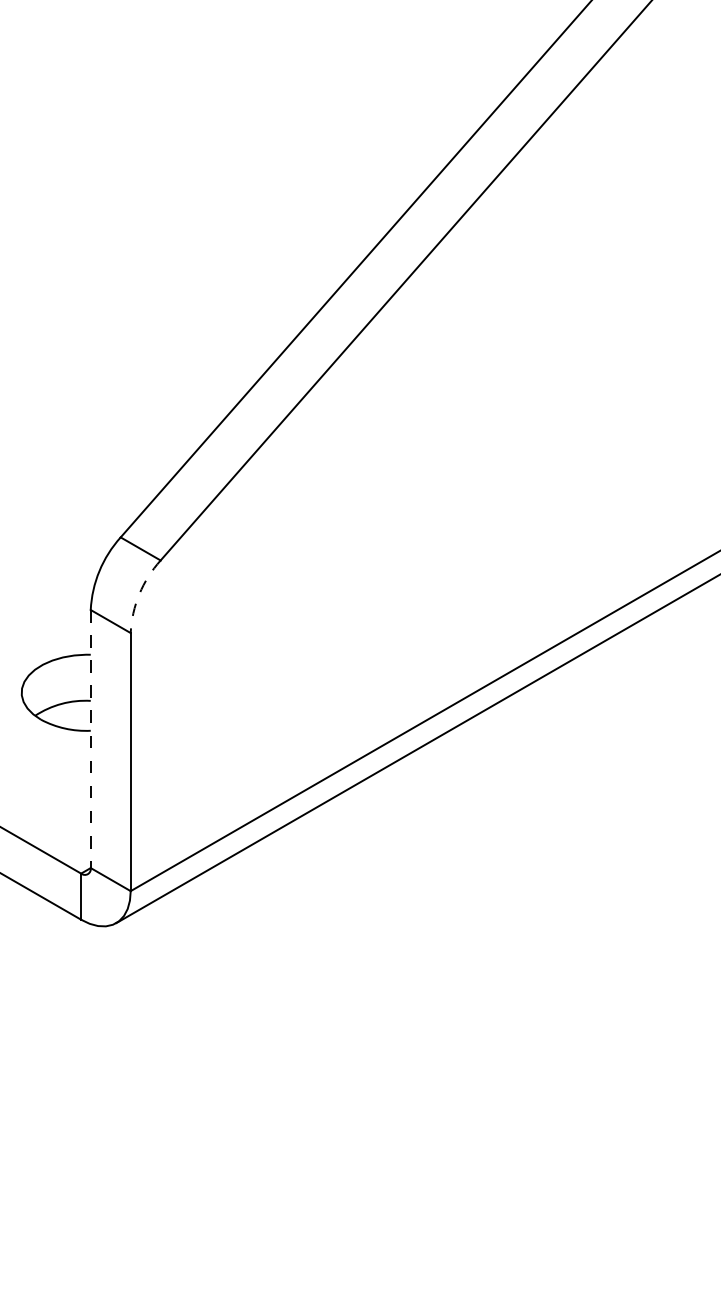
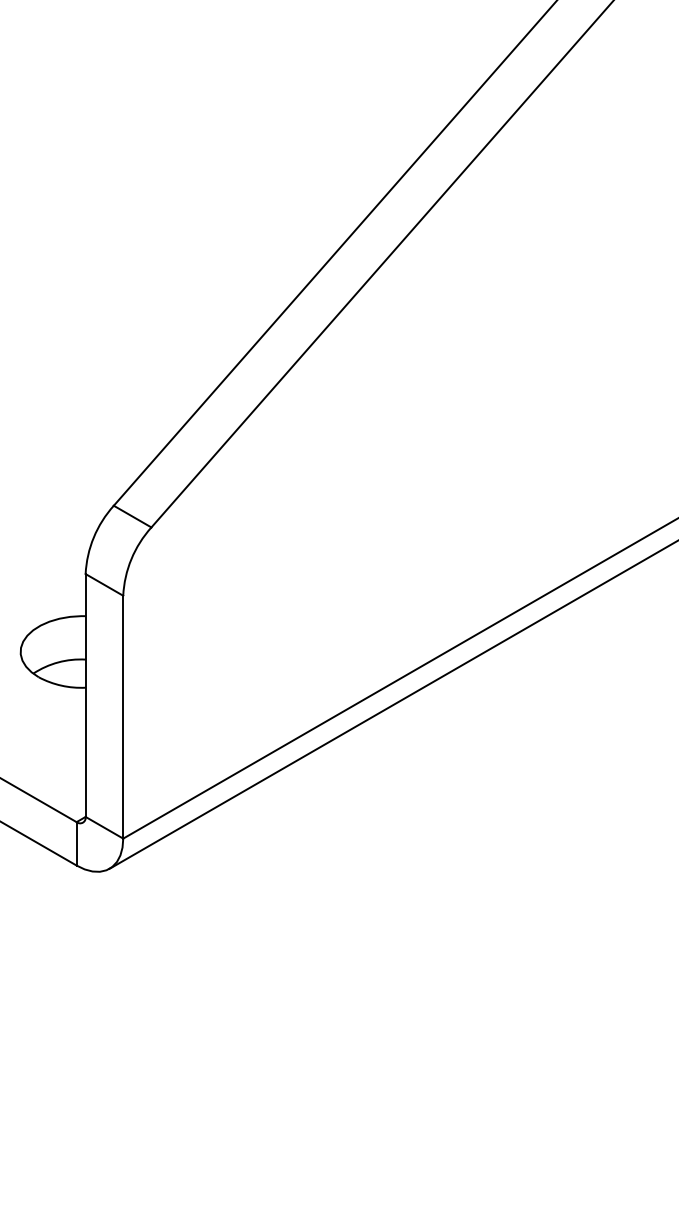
arc: (139, 594) -> (131, 559), dashed -> solid
line: (90, 740) -> (85, 696), dashed -> solid

